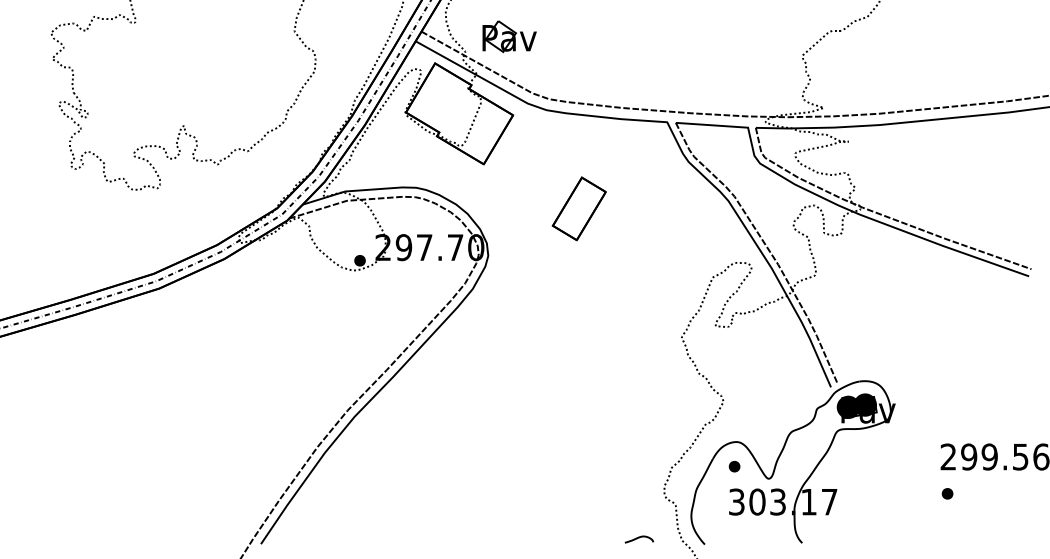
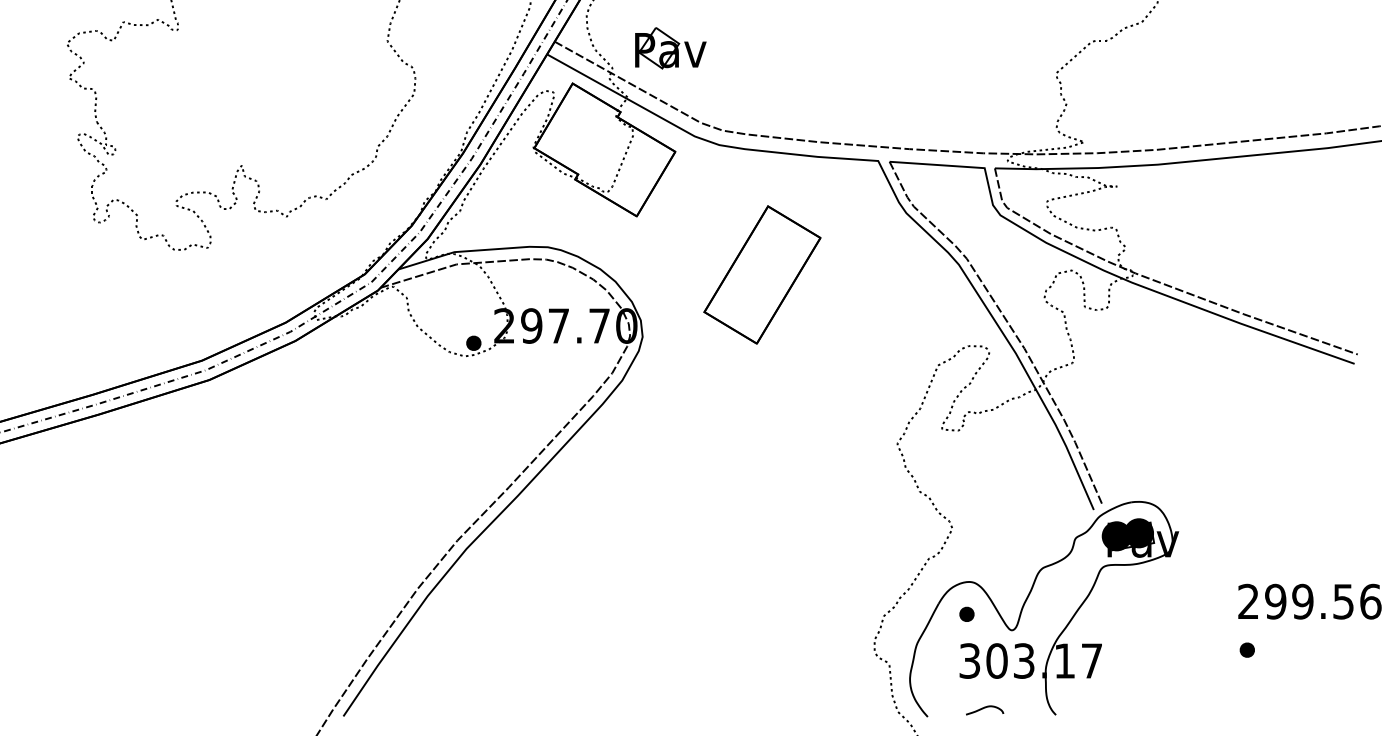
part: (579, 208) -> (762, 274), size x1.67
curve: (638, 538) -> (983, 708), moved

